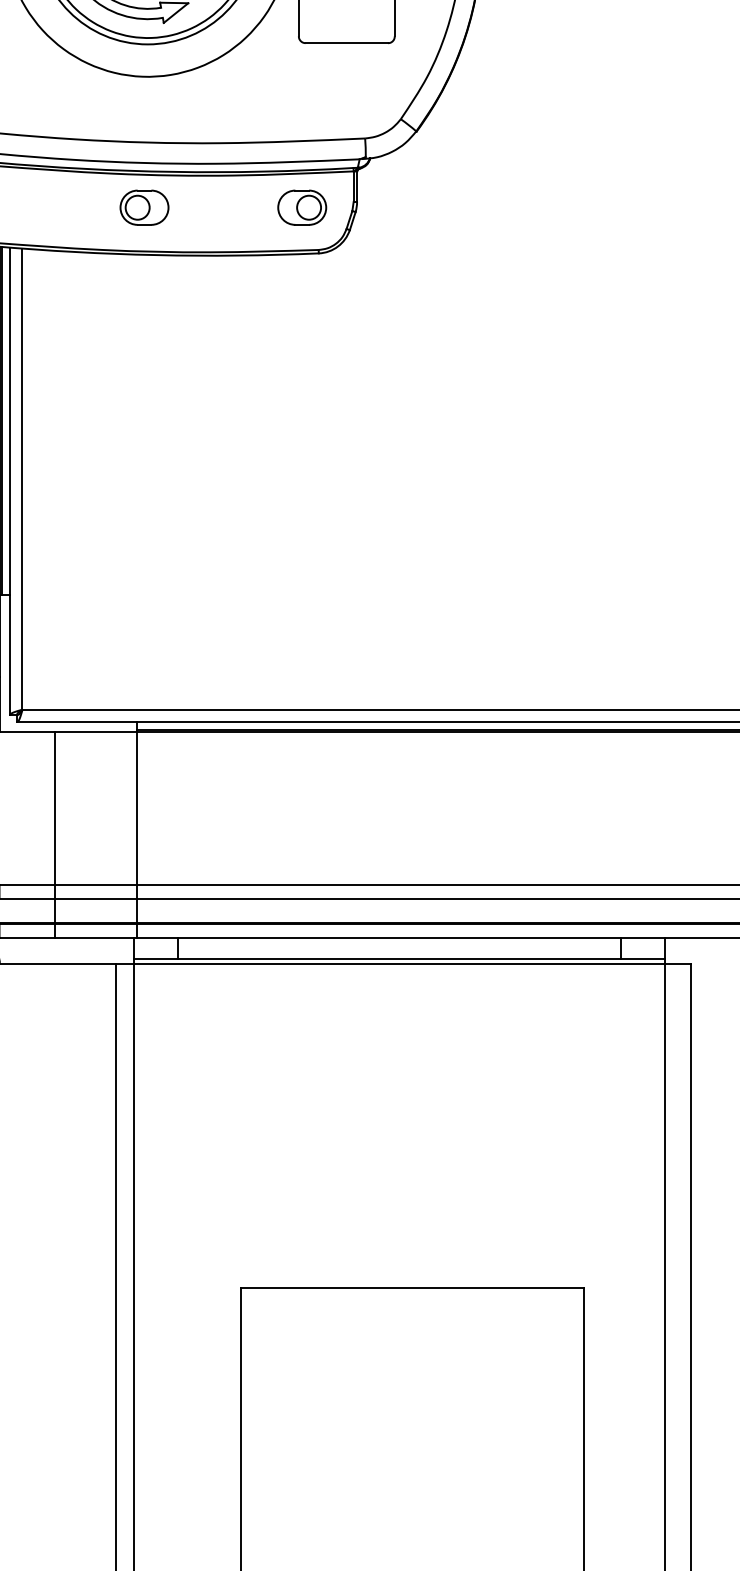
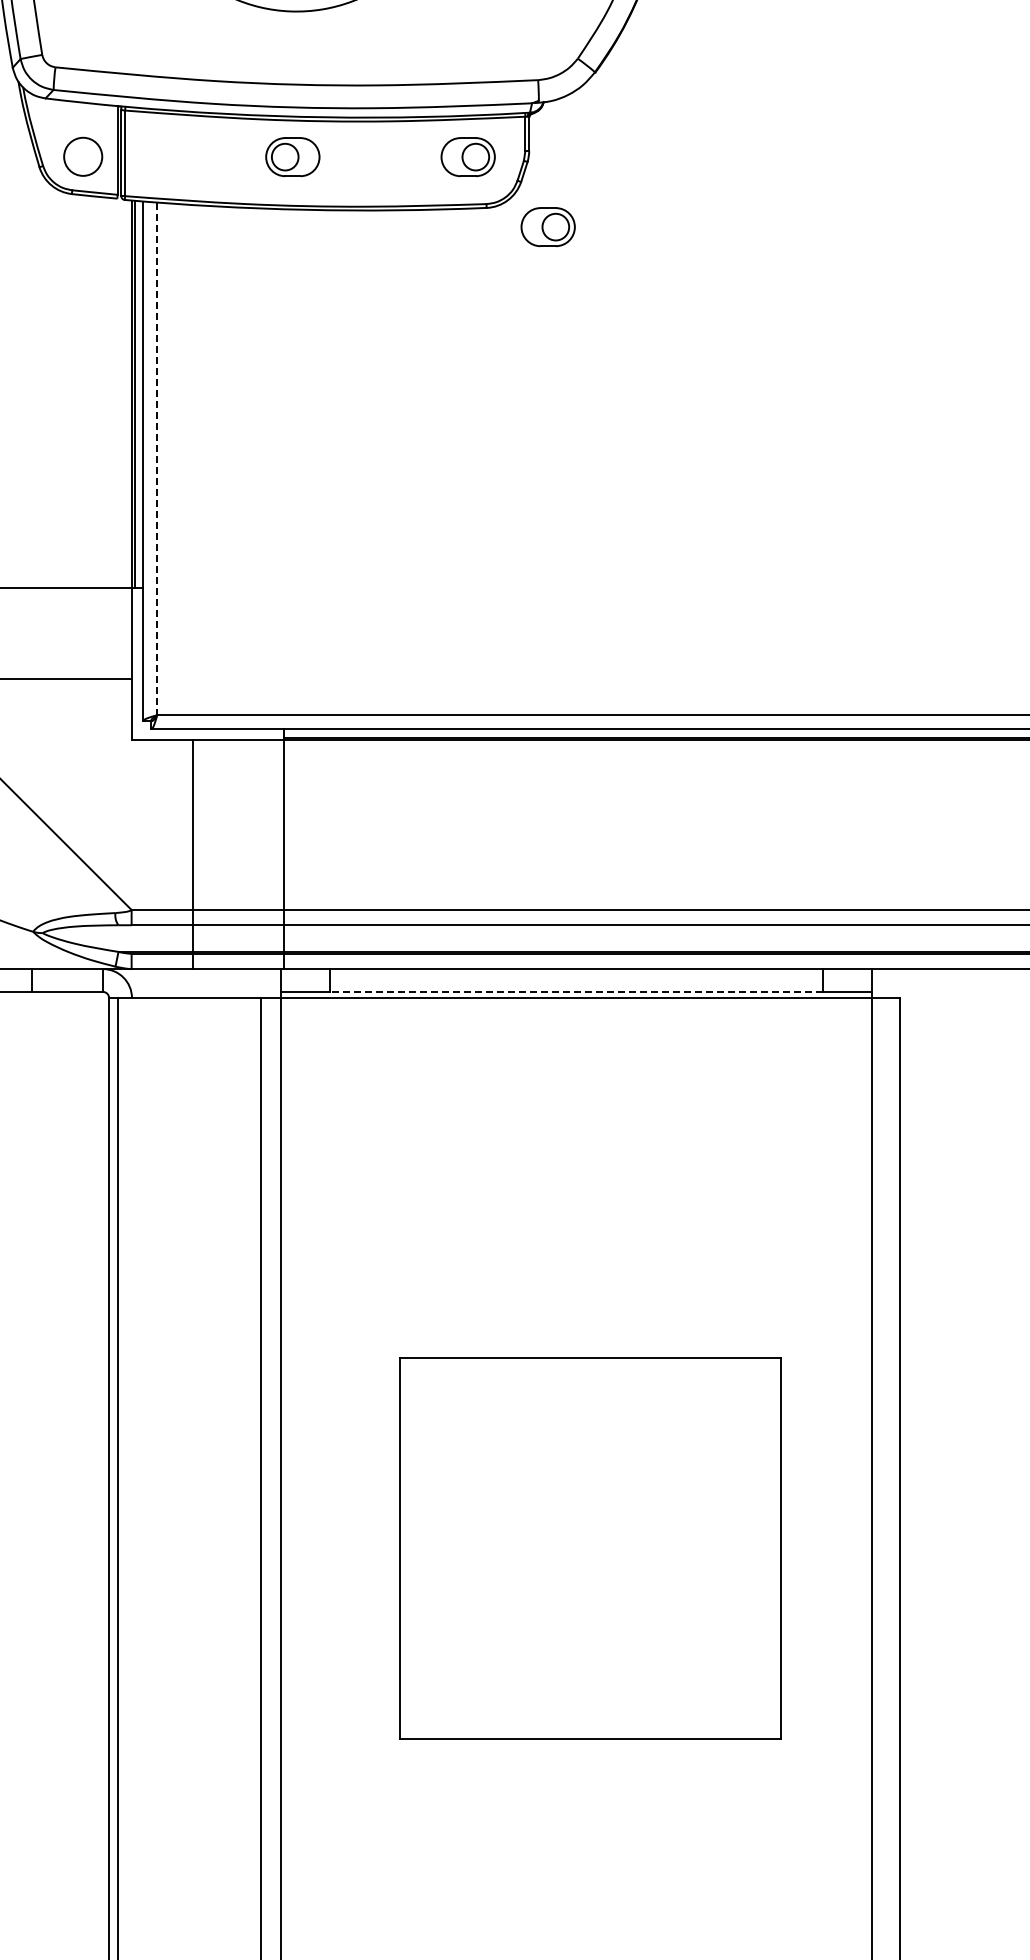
part: (373, 271) -> (547, 227), added
line: (22, 479) -> (157, 459), solid -> dashed
line: (399, 958) -> (576, 991), solid -> dashed

